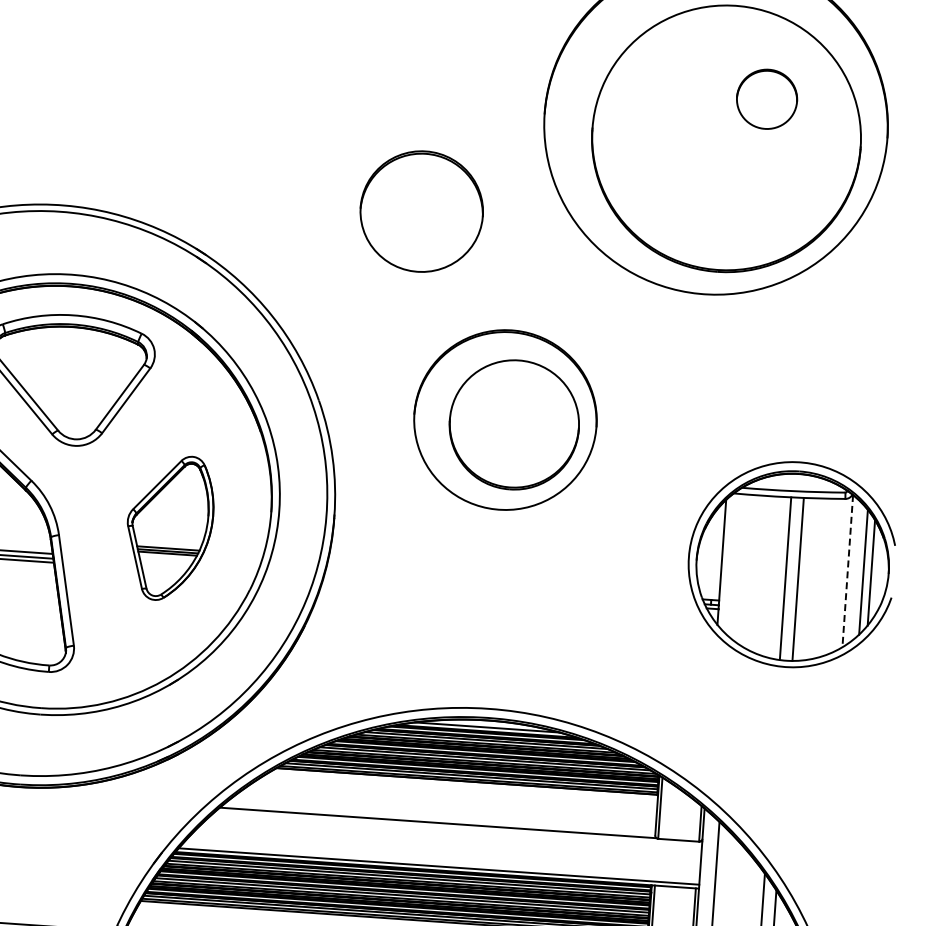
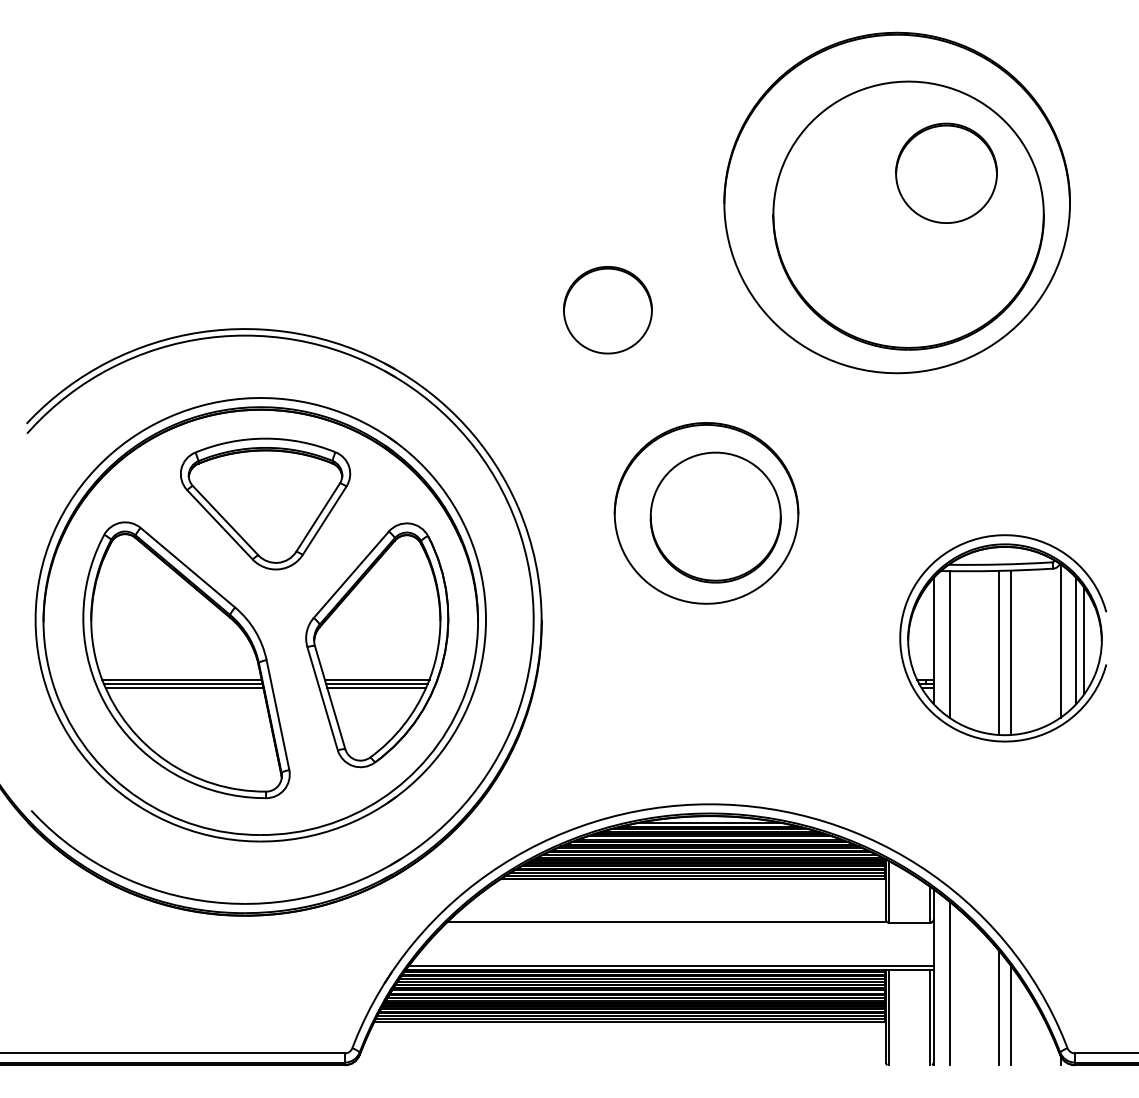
part: (767, 98) -> (946, 172), size x1.67
part: (421, 211) -> (607, 310), size x0.71
part: (169, 528) -> (377, 645), size x1.67
line: (737, 566) -> (949, 644), added
line: (847, 570) -> (1060, 640), dashed -> solid

